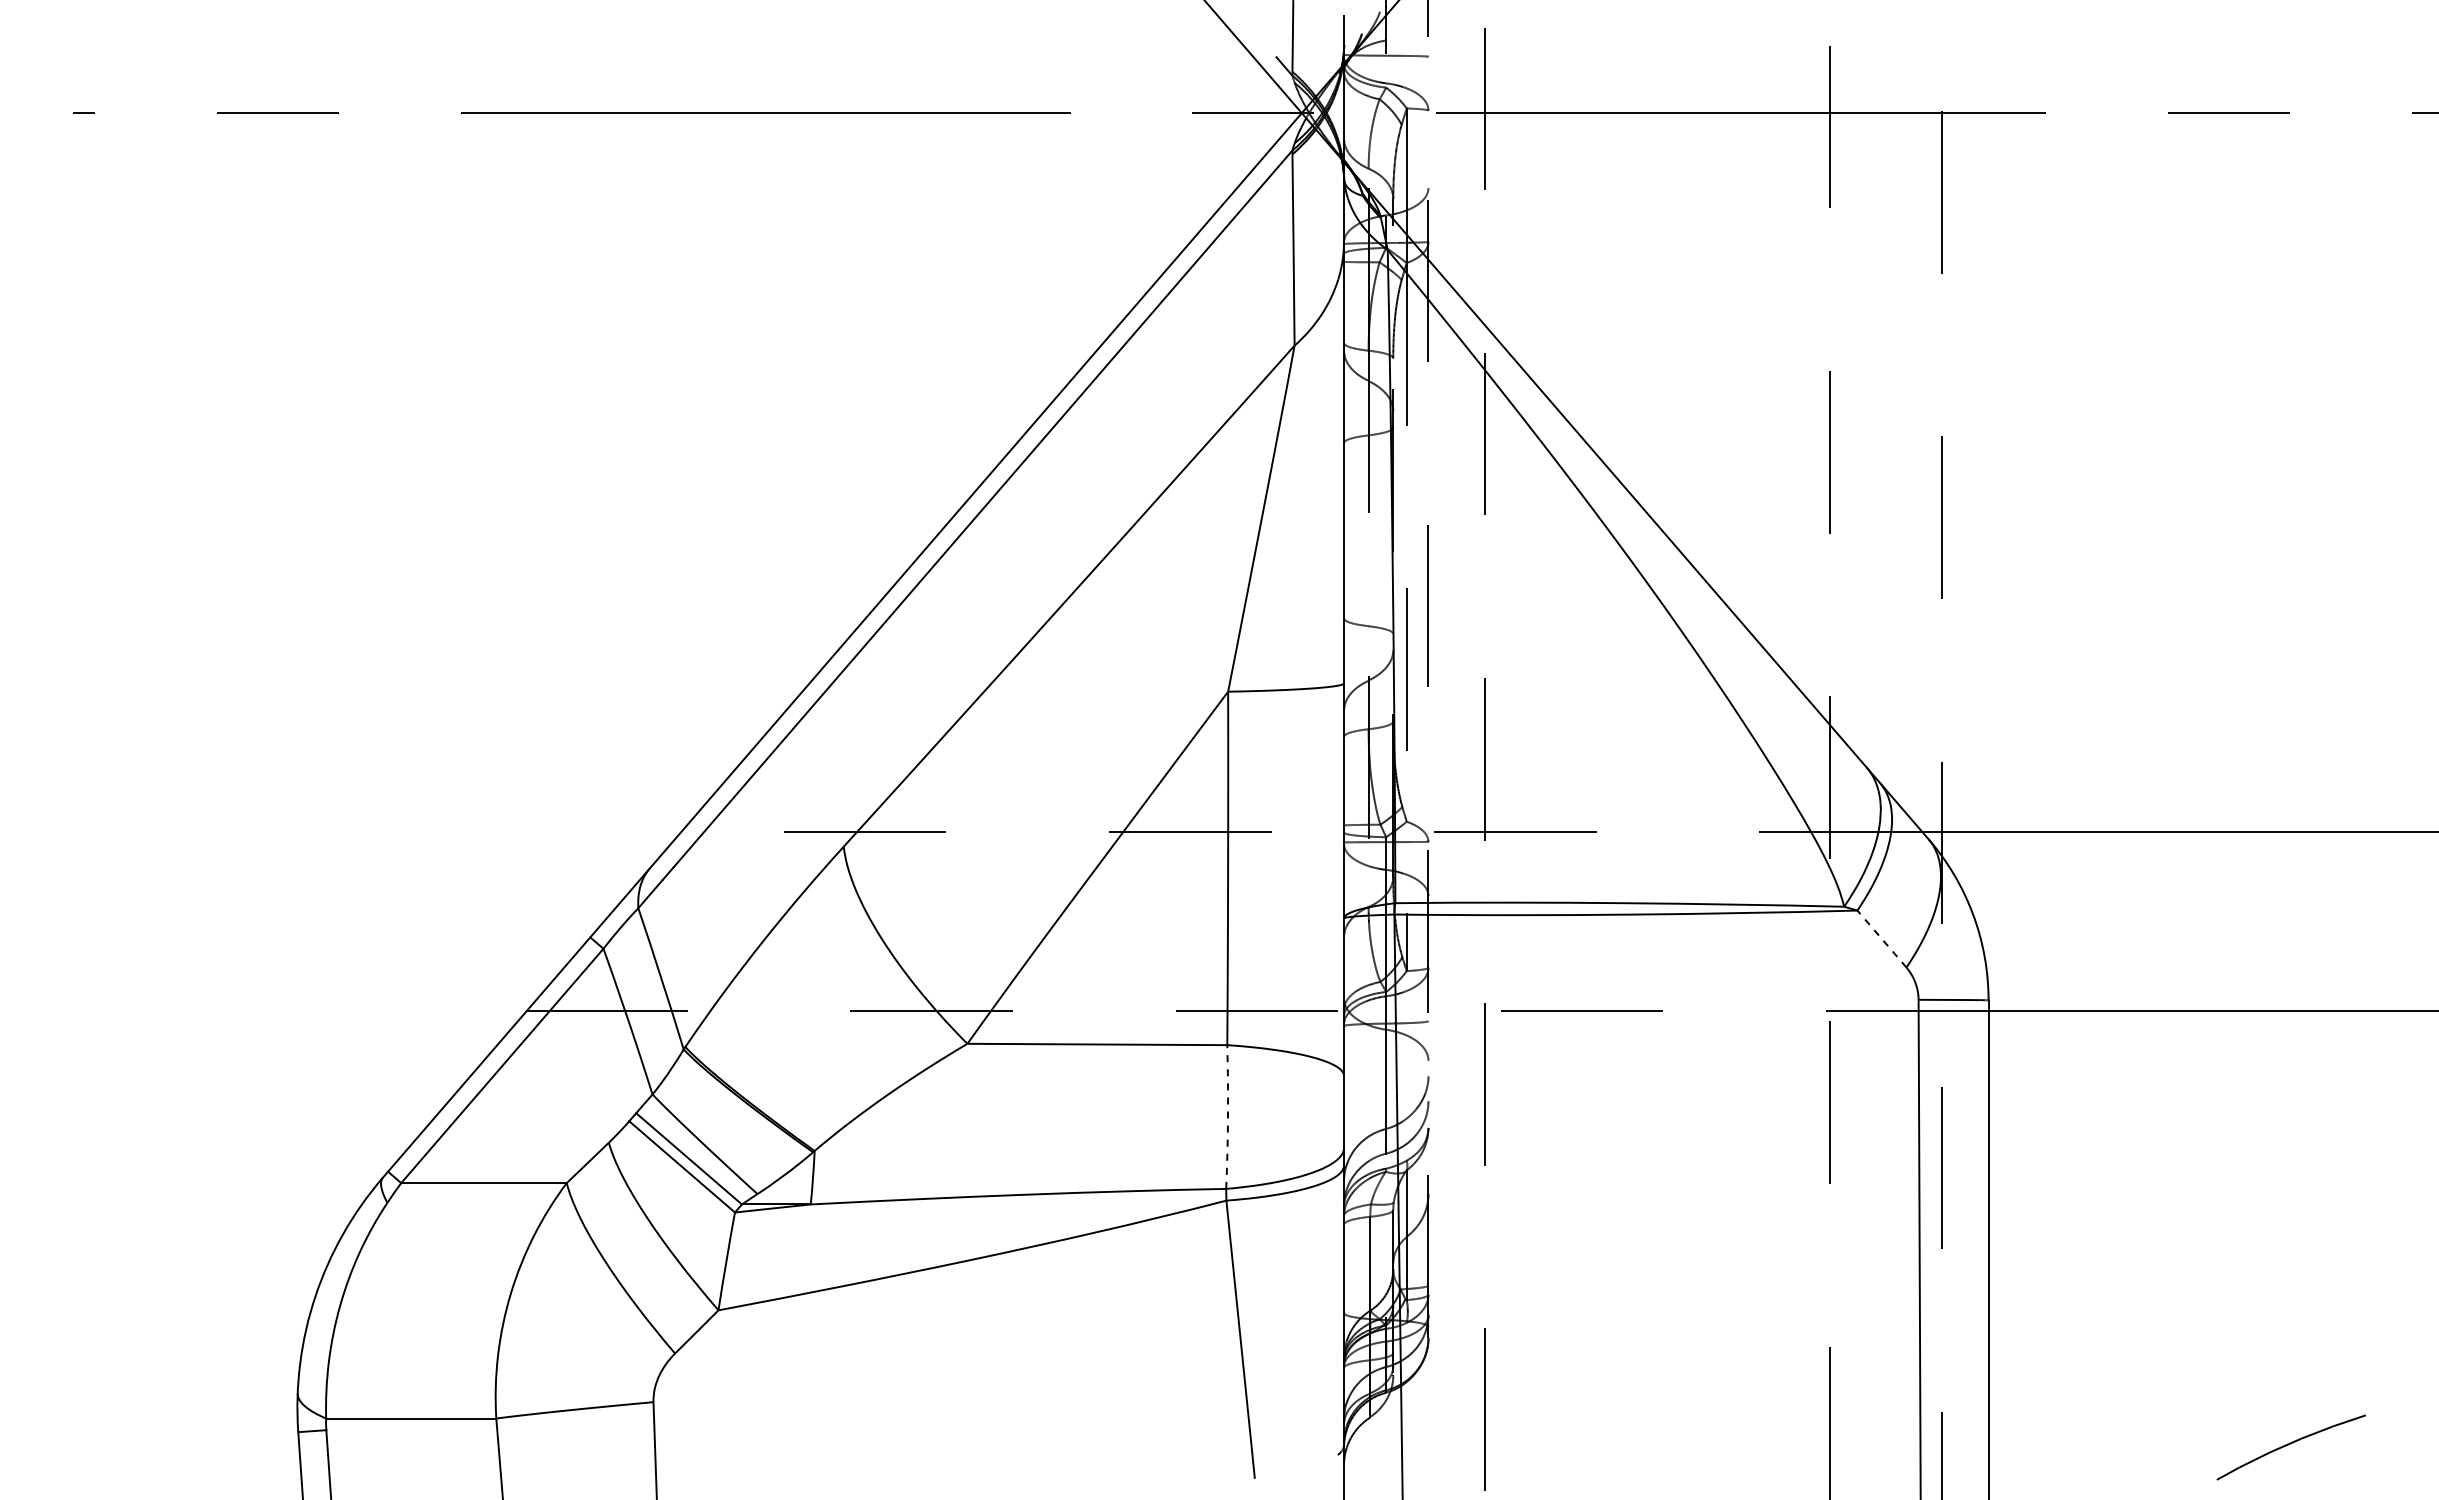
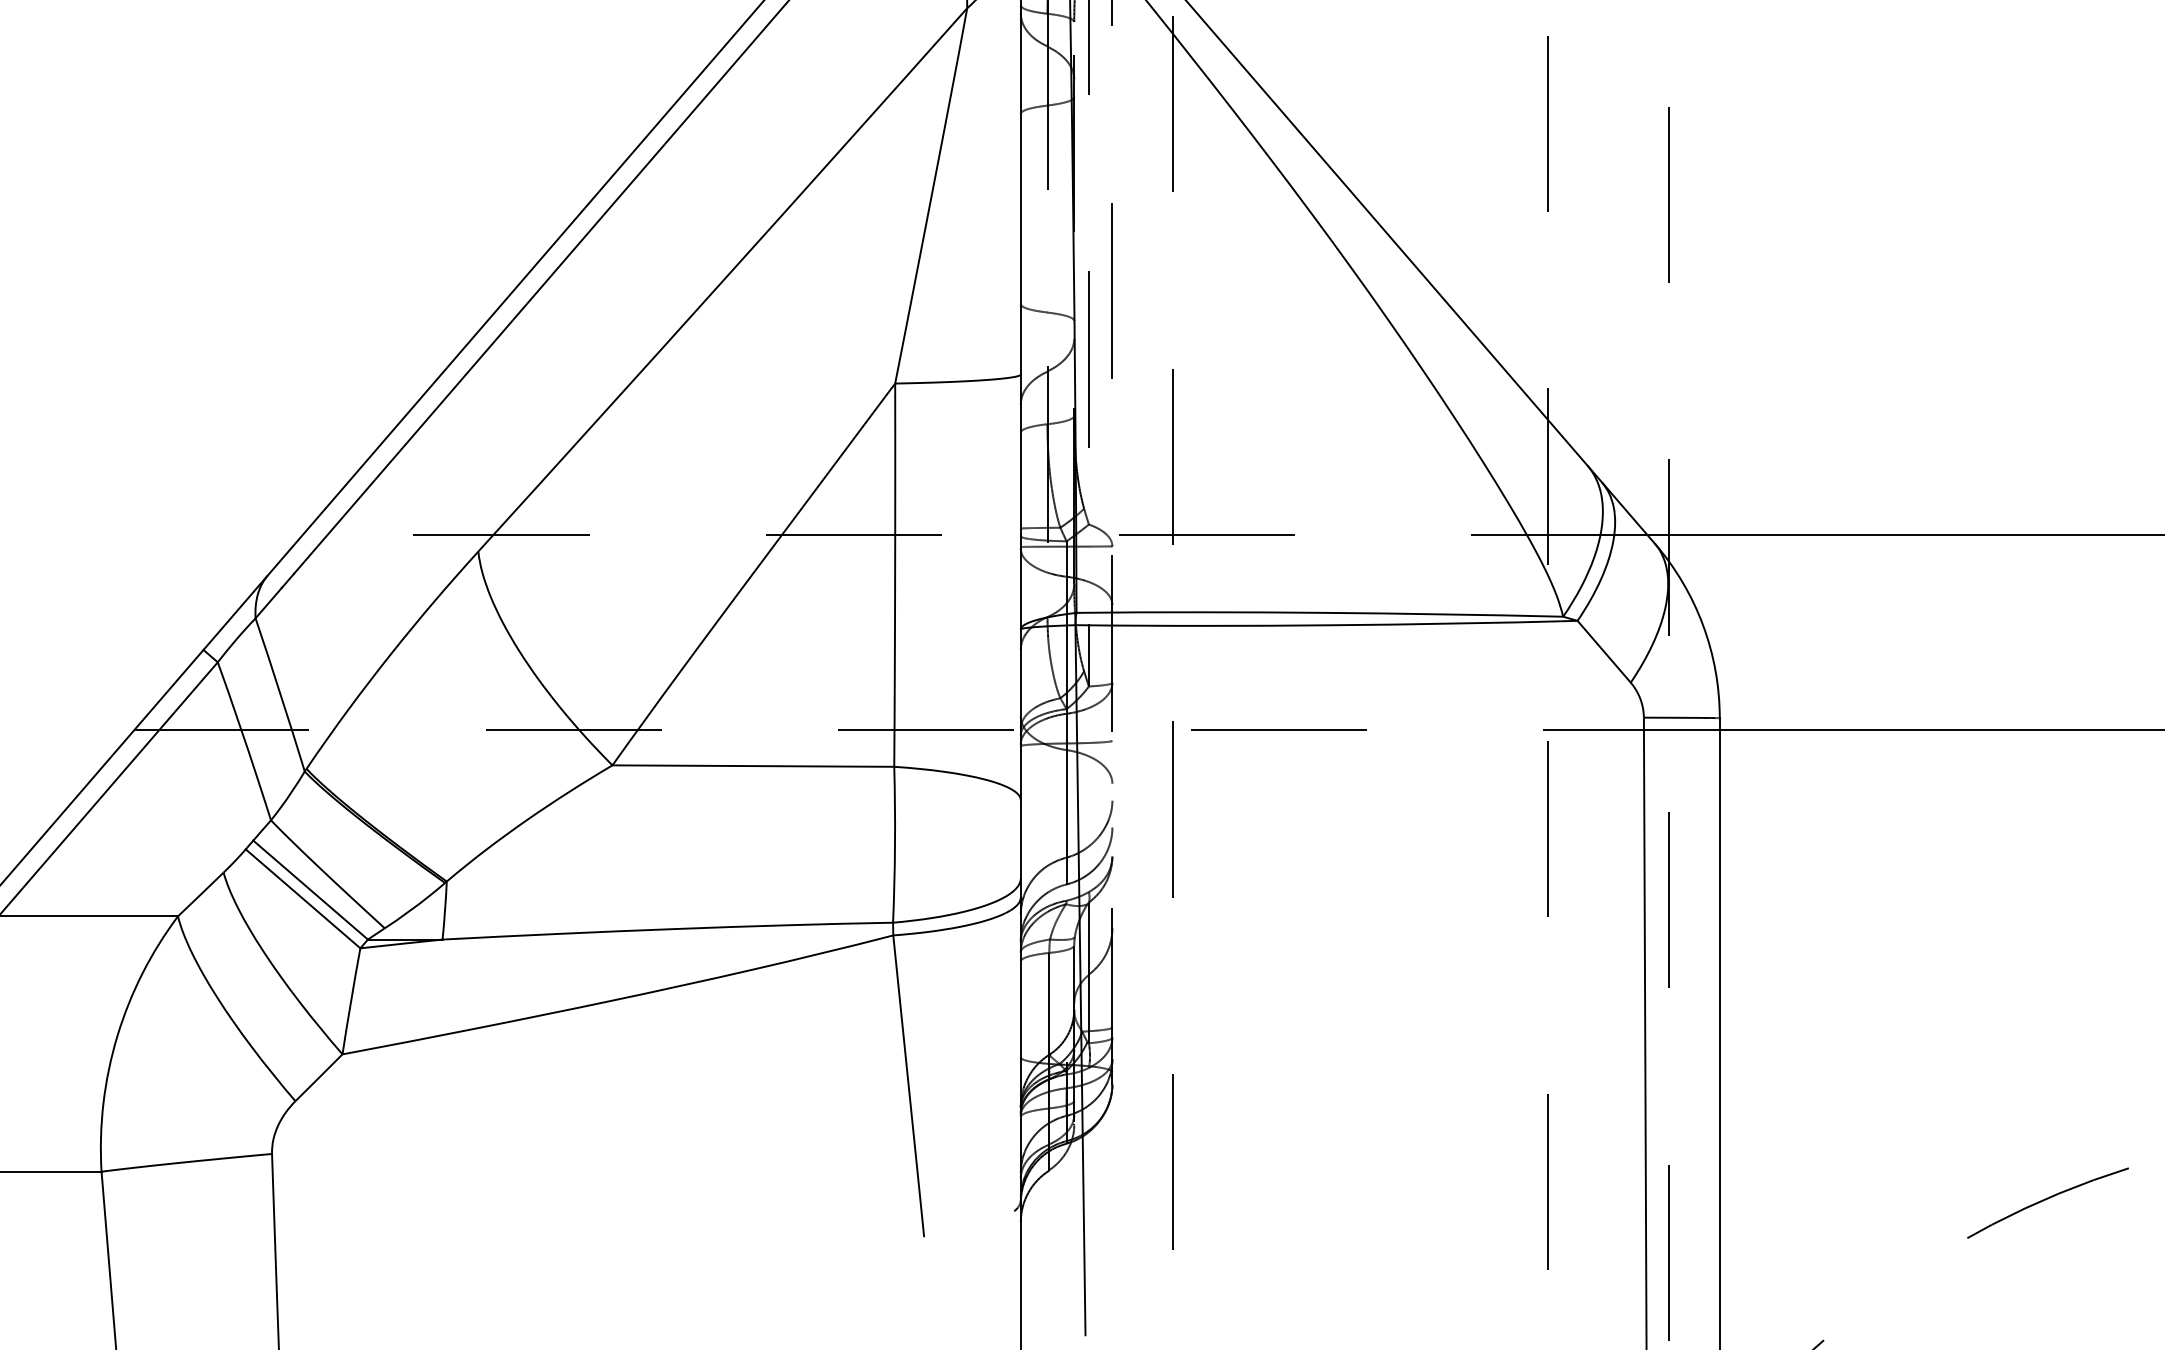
line: (1881, 939) -> (1603, 652), dashed -> solid
arc: (1228, 1117) -> (895, 845), dashed -> solid

